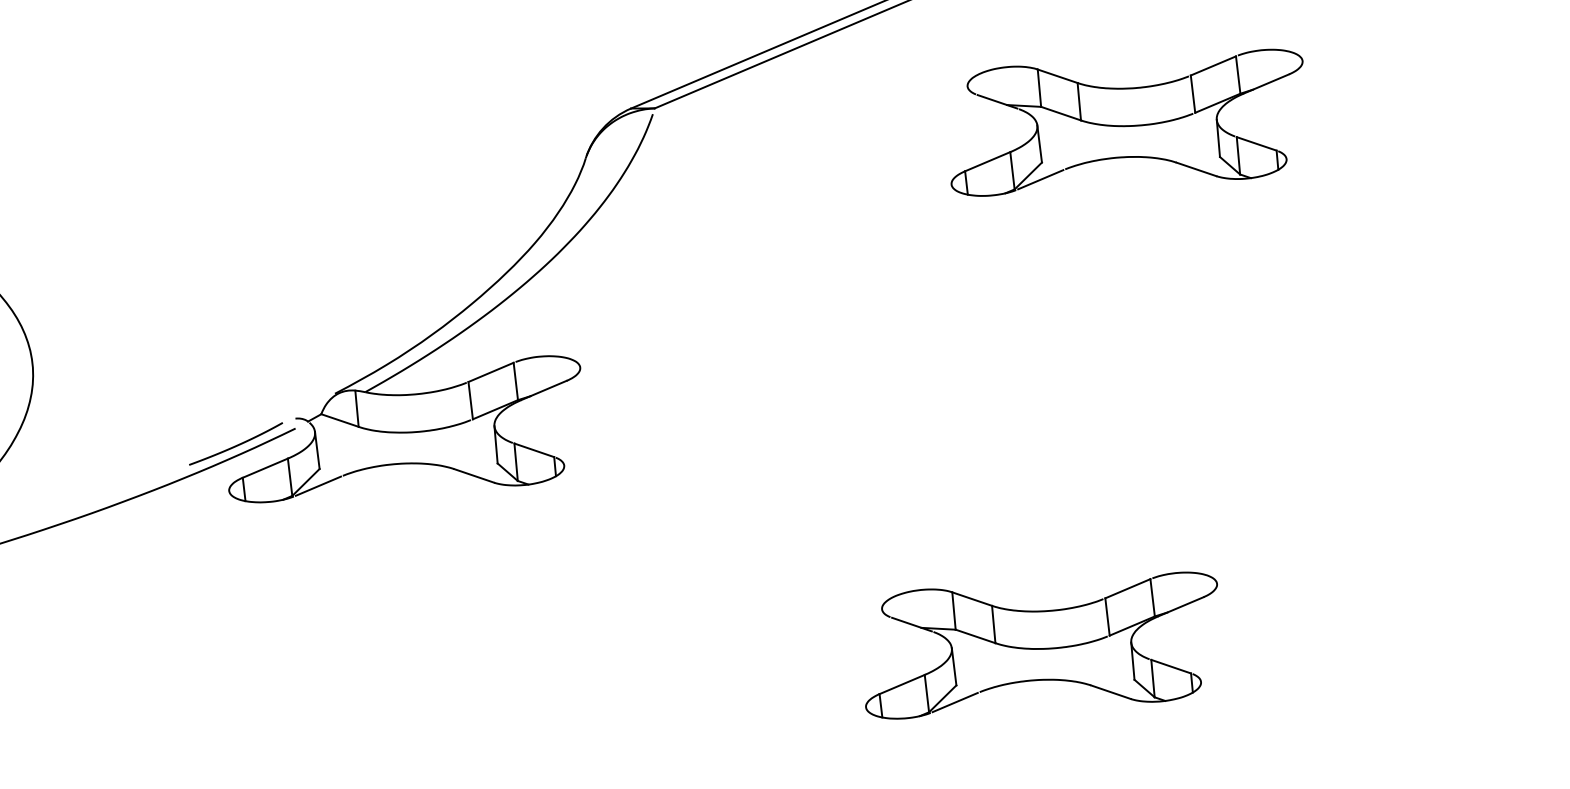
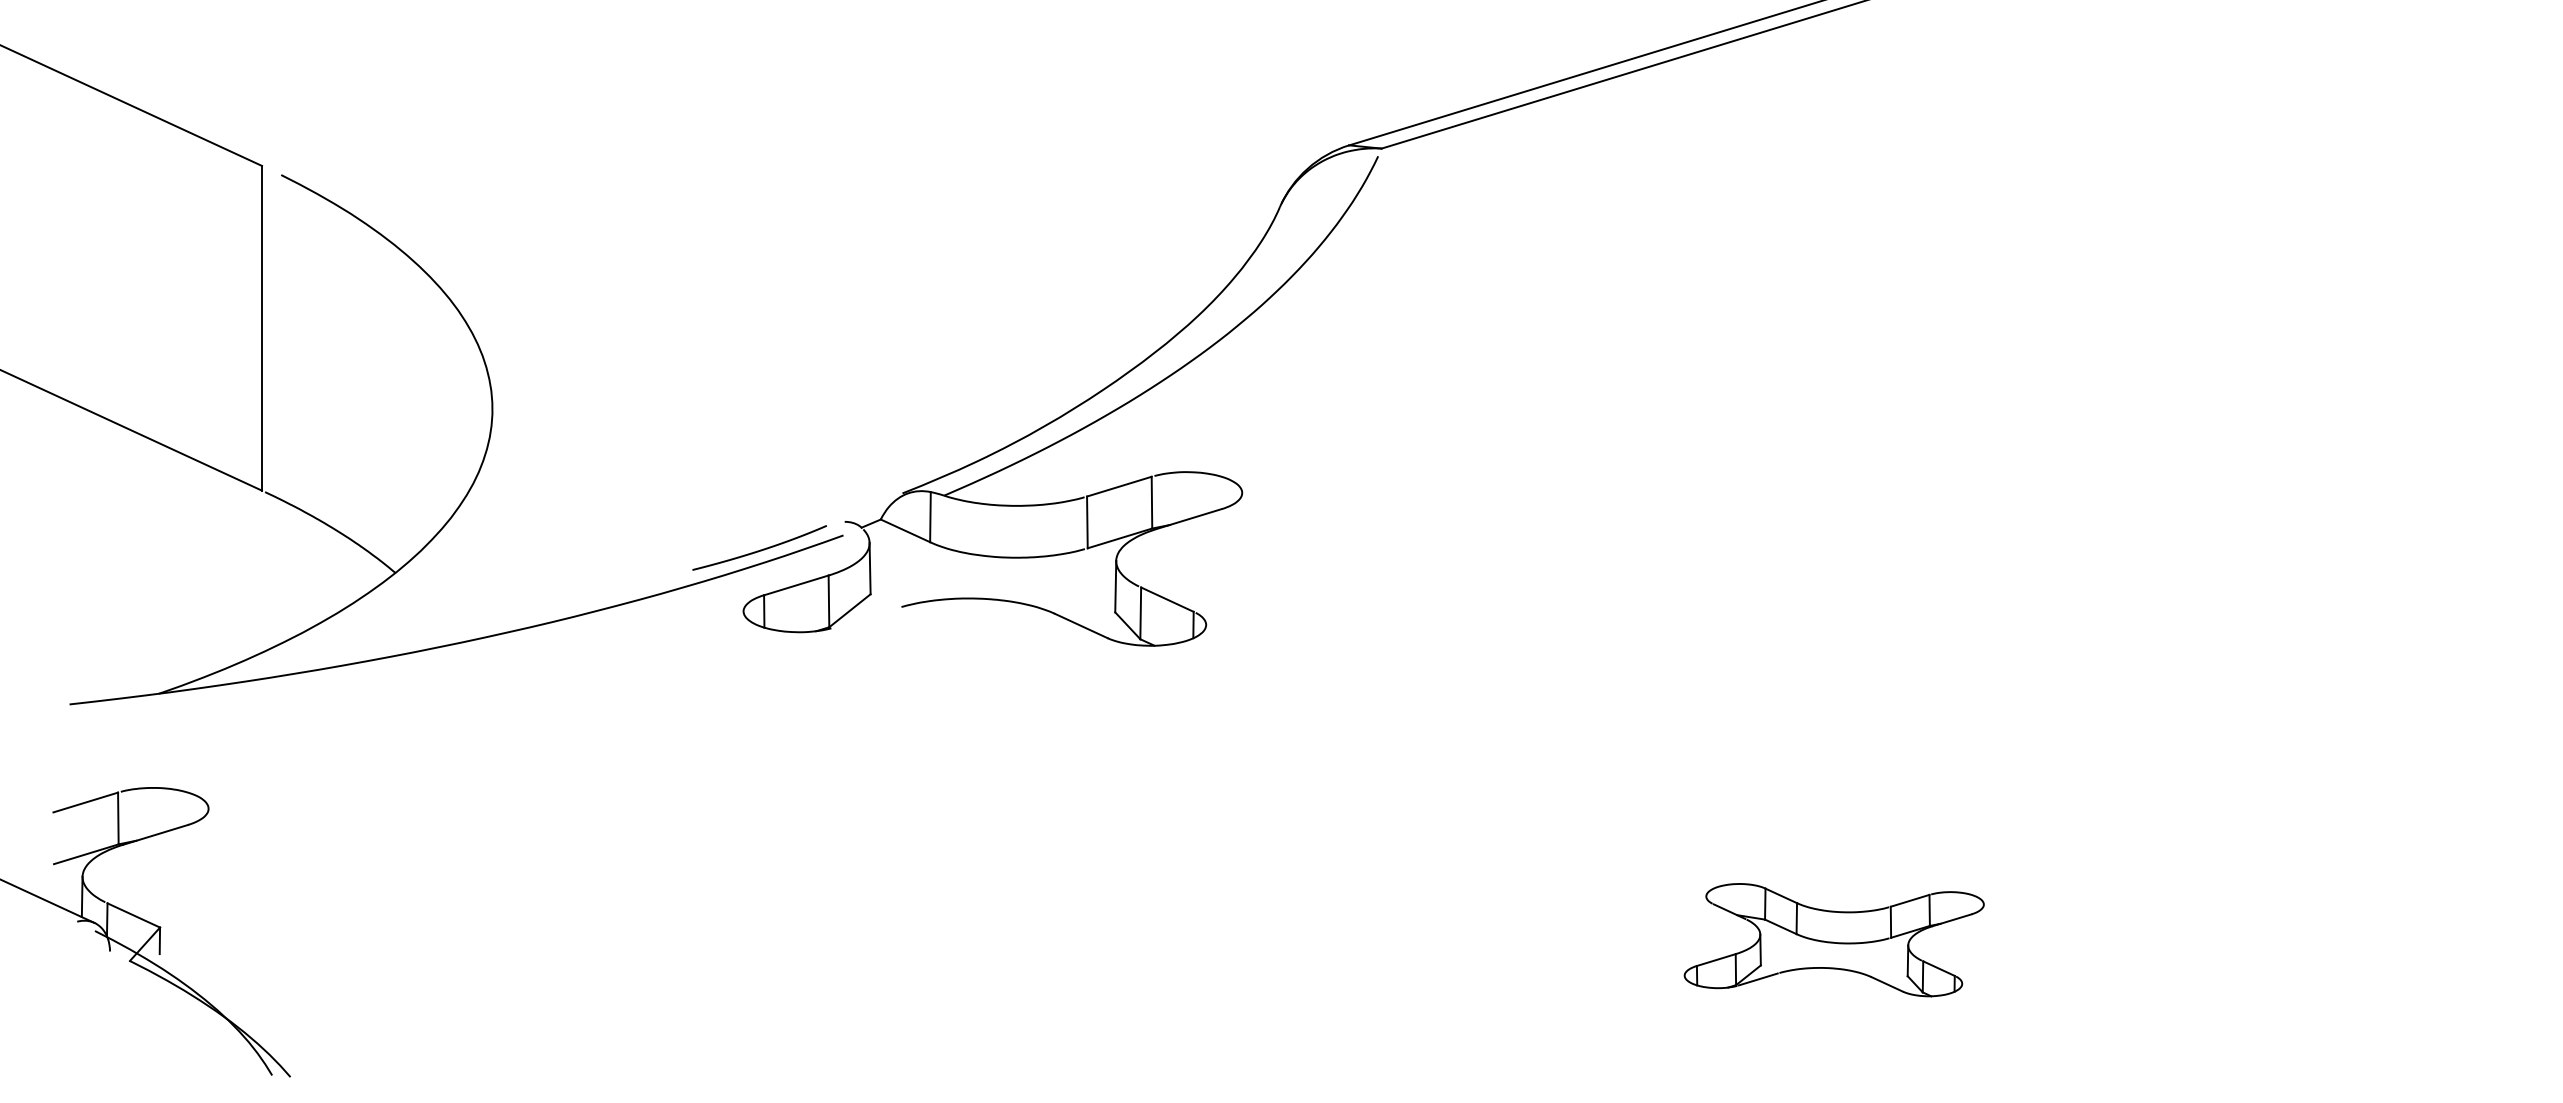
part: (1126, 122) -> (2026, 235), removed
line: (318, 486) -> (866, 617), removed
part: (1041, 645) -> (1834, 939), size x0.6

